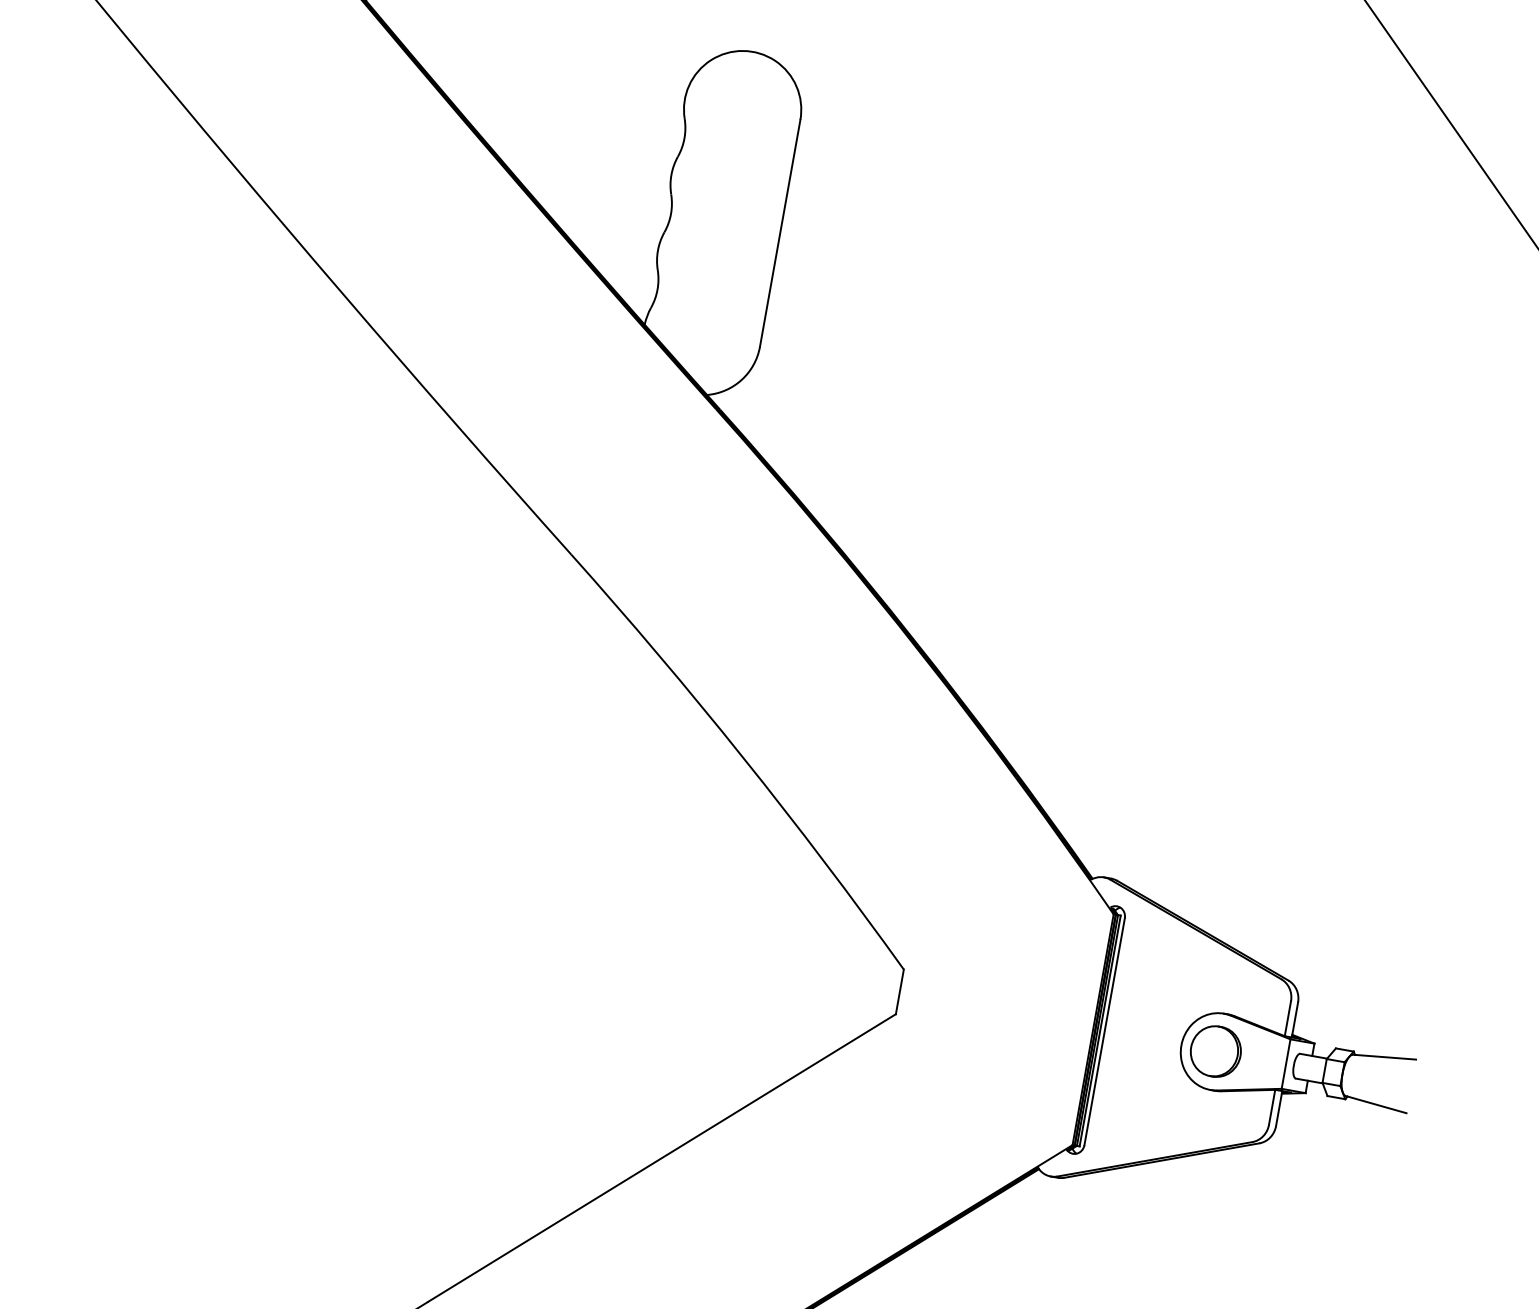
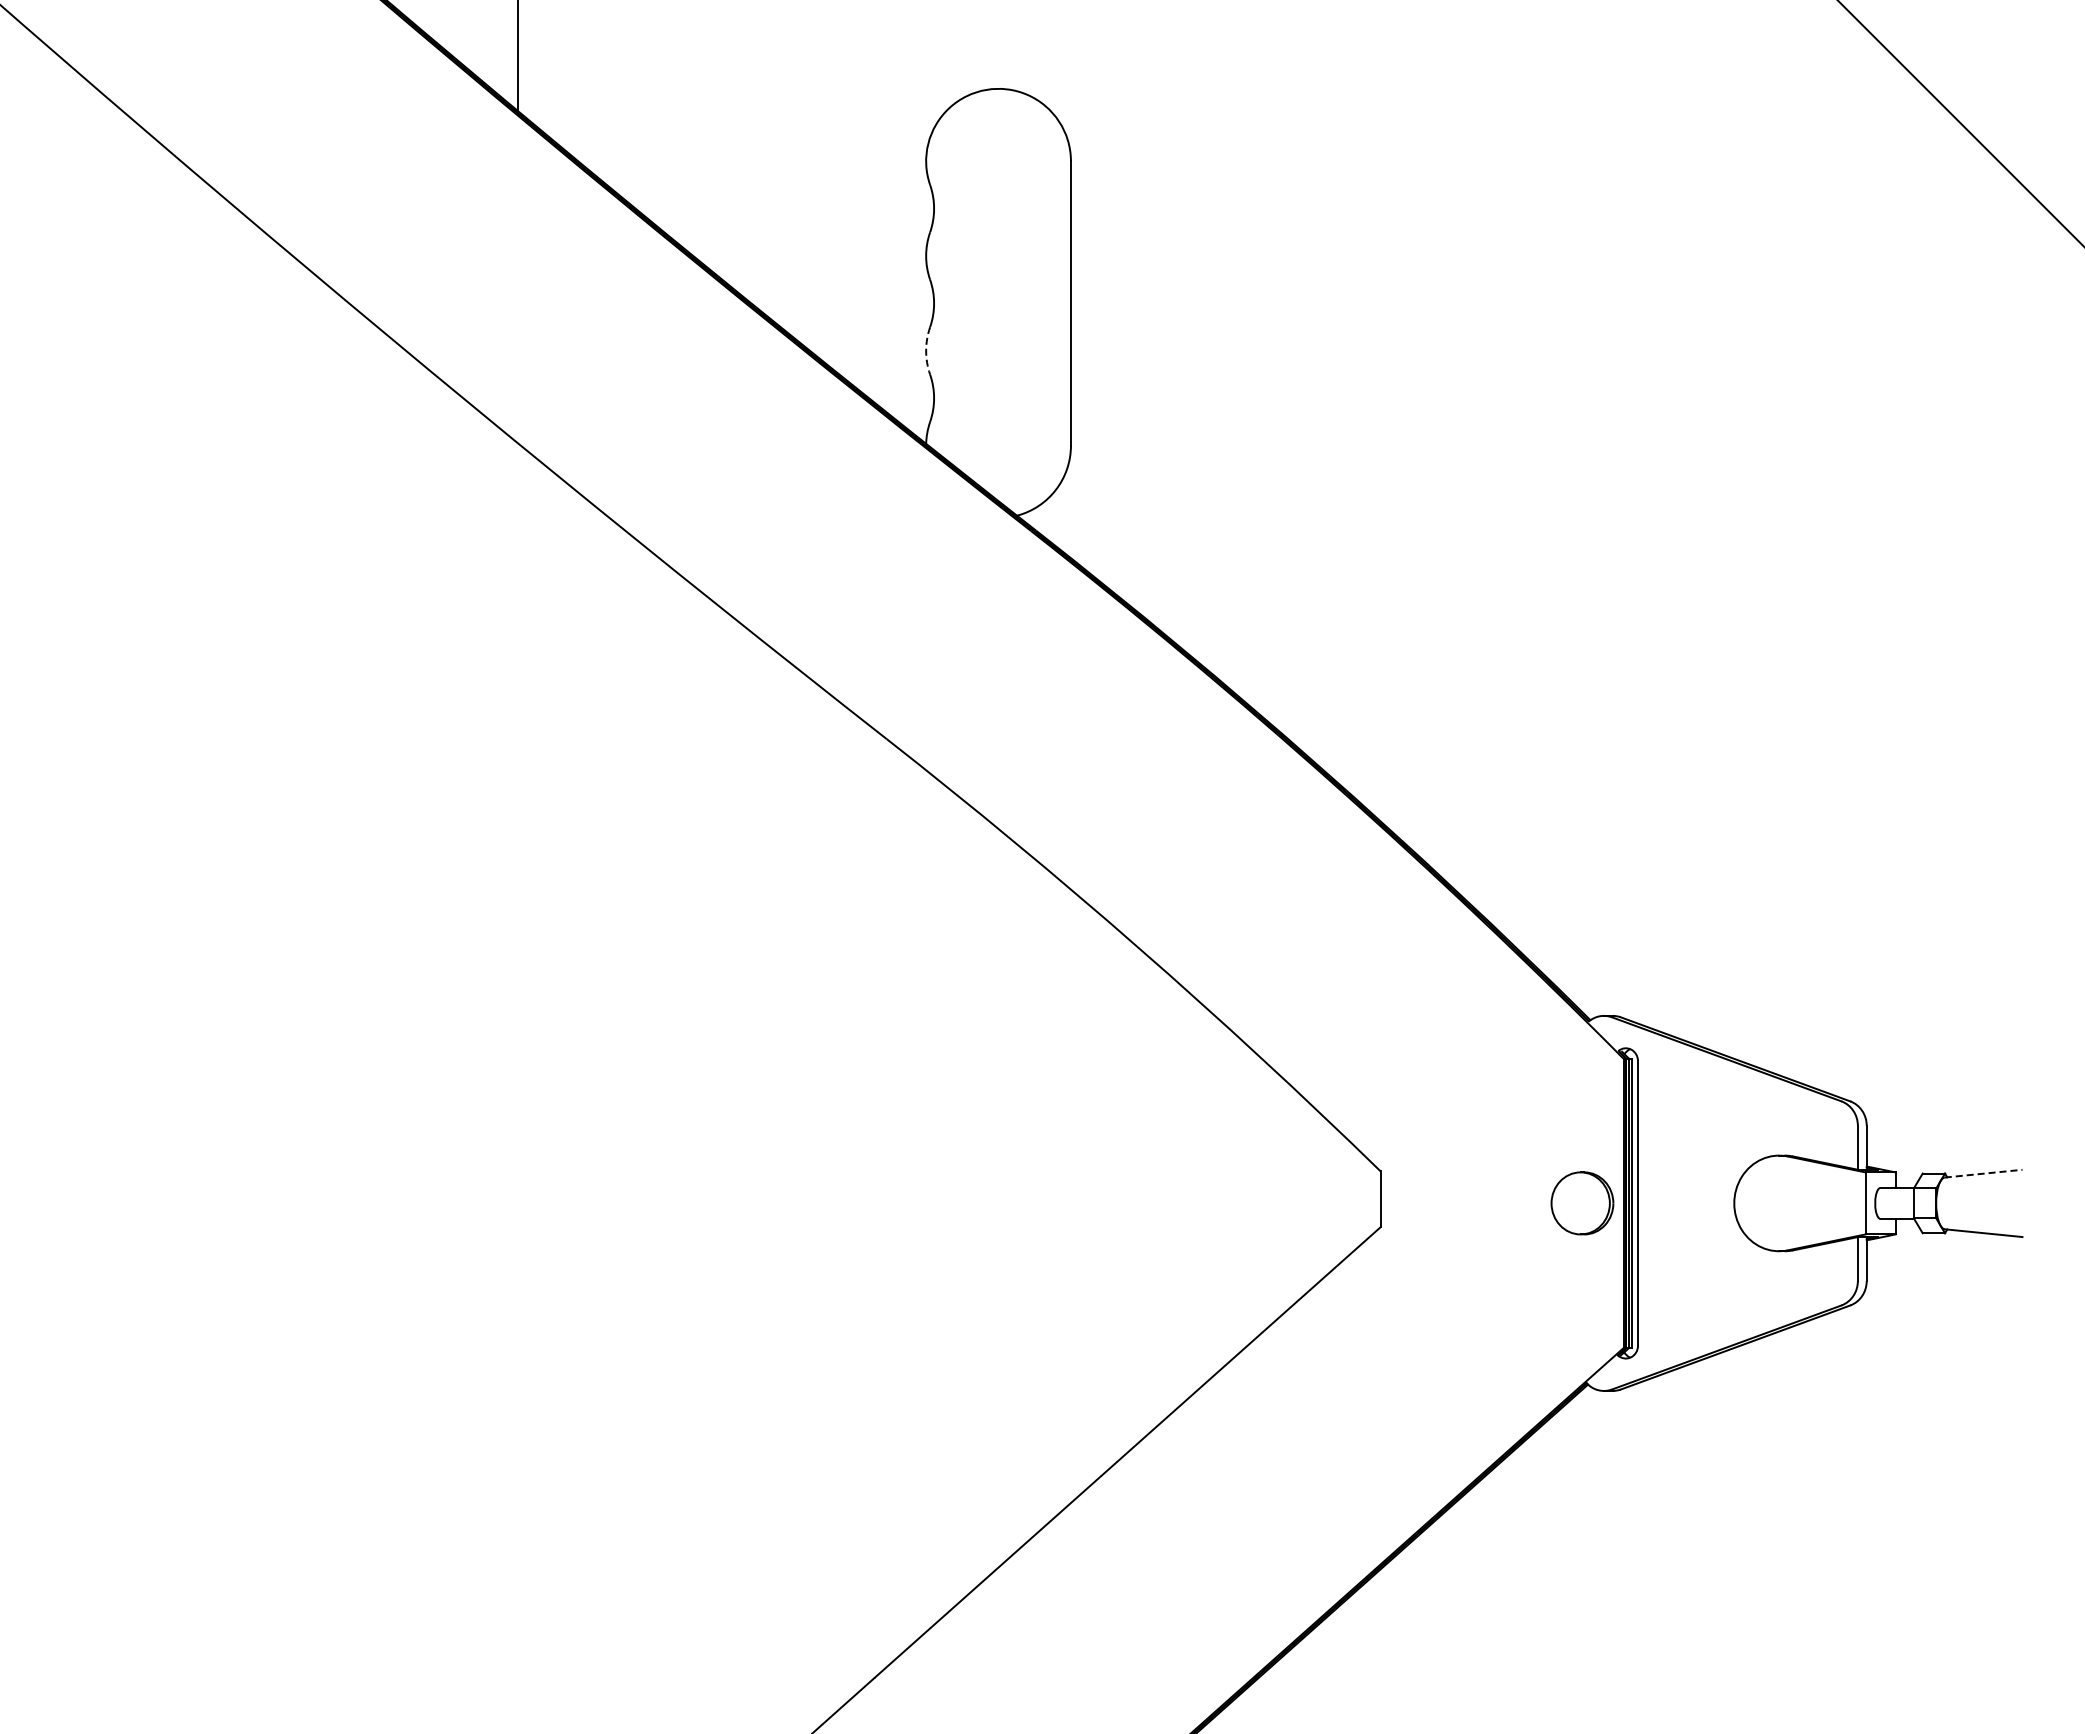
arc: (658, 250) -> (926, 350), solid -> dashed
part: (1215, 1051) -> (1582, 1203), moved
line: (1385, 1057) -> (1984, 1173), solid -> dashed

